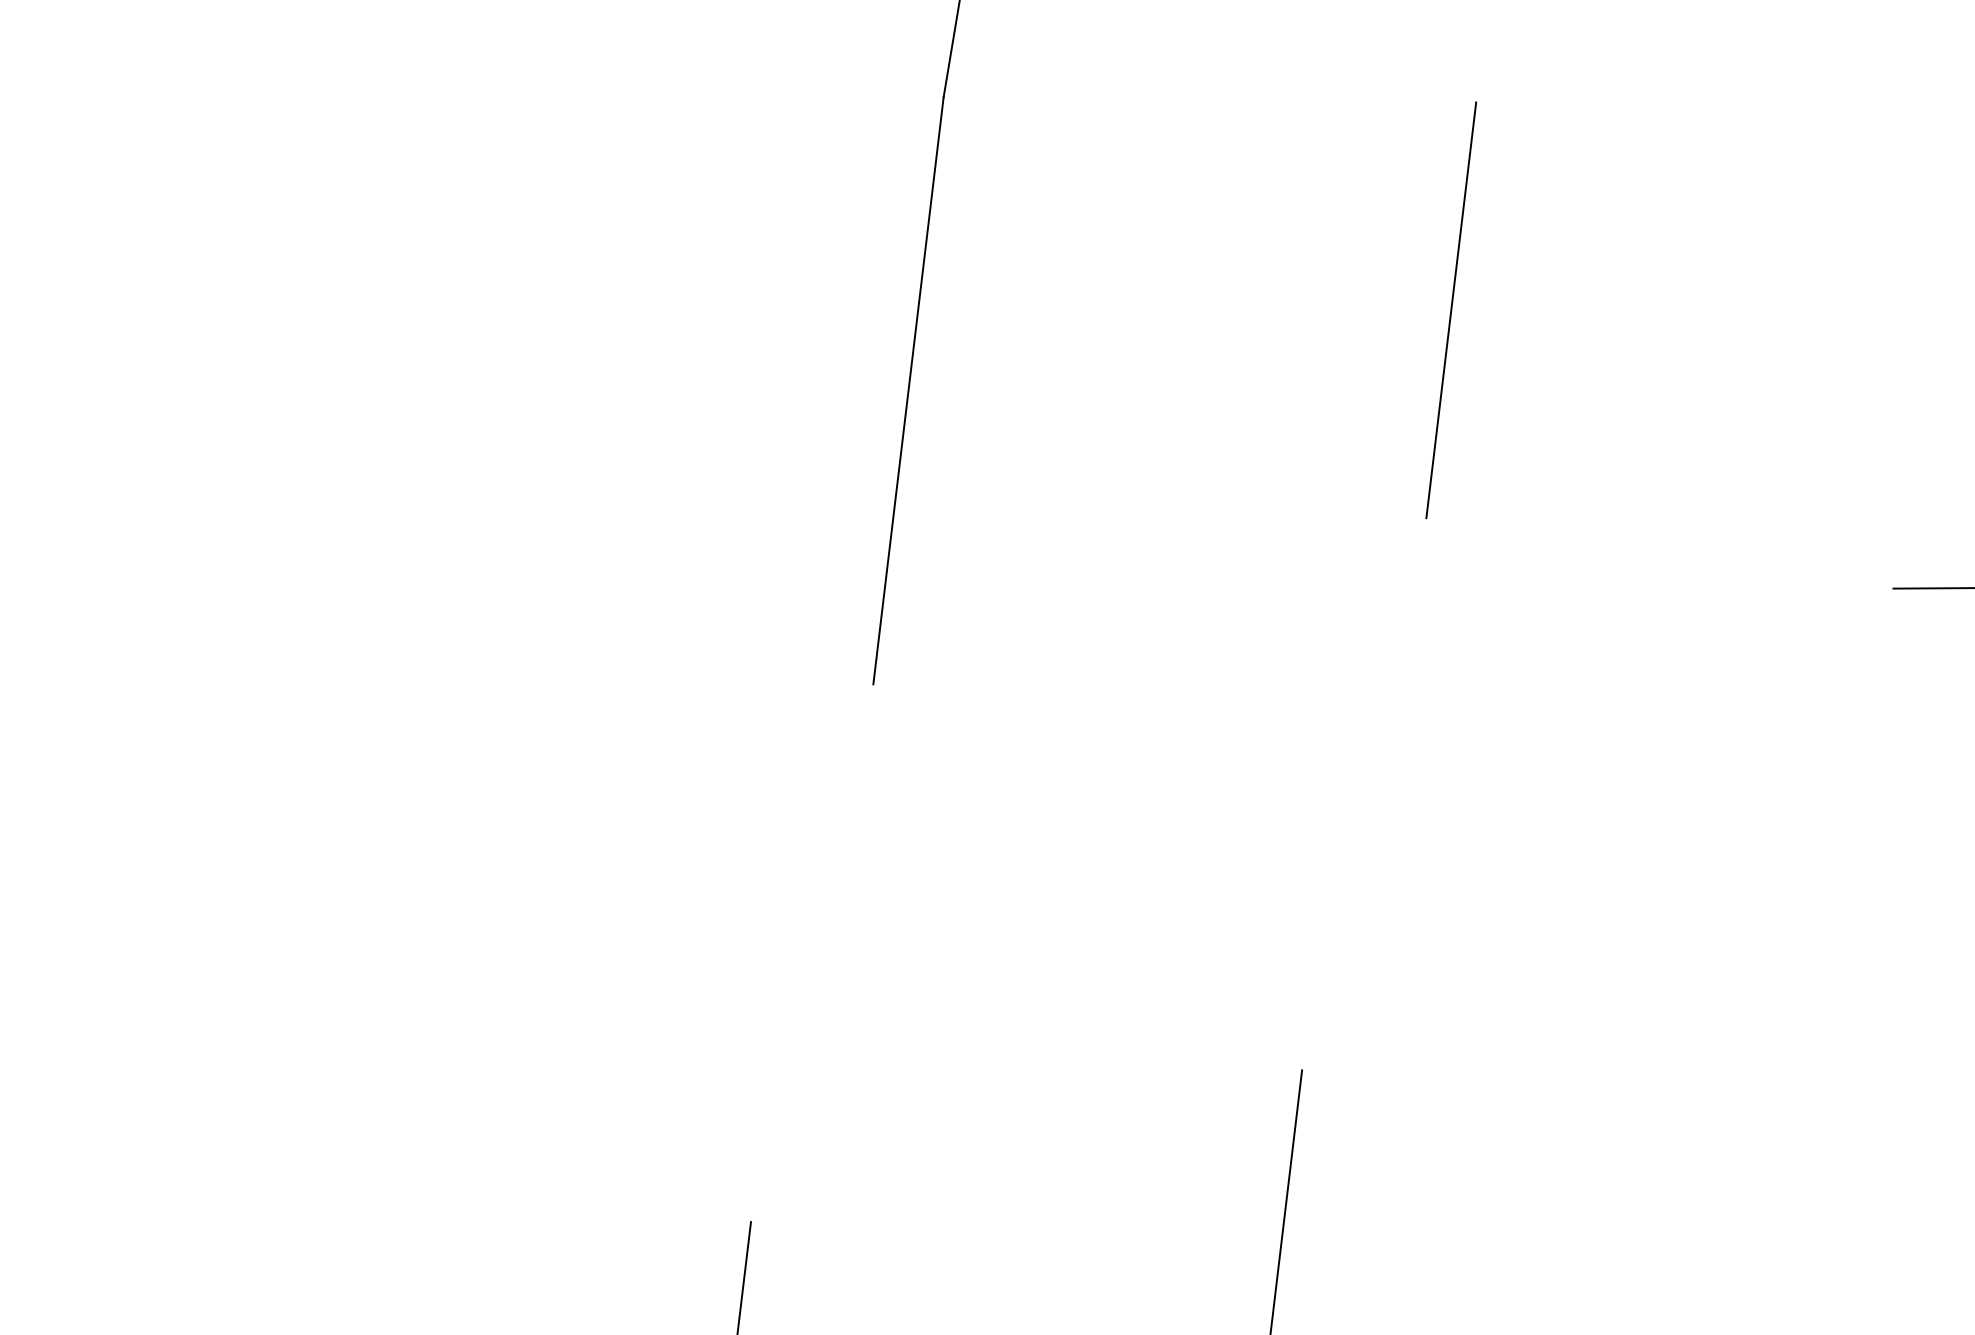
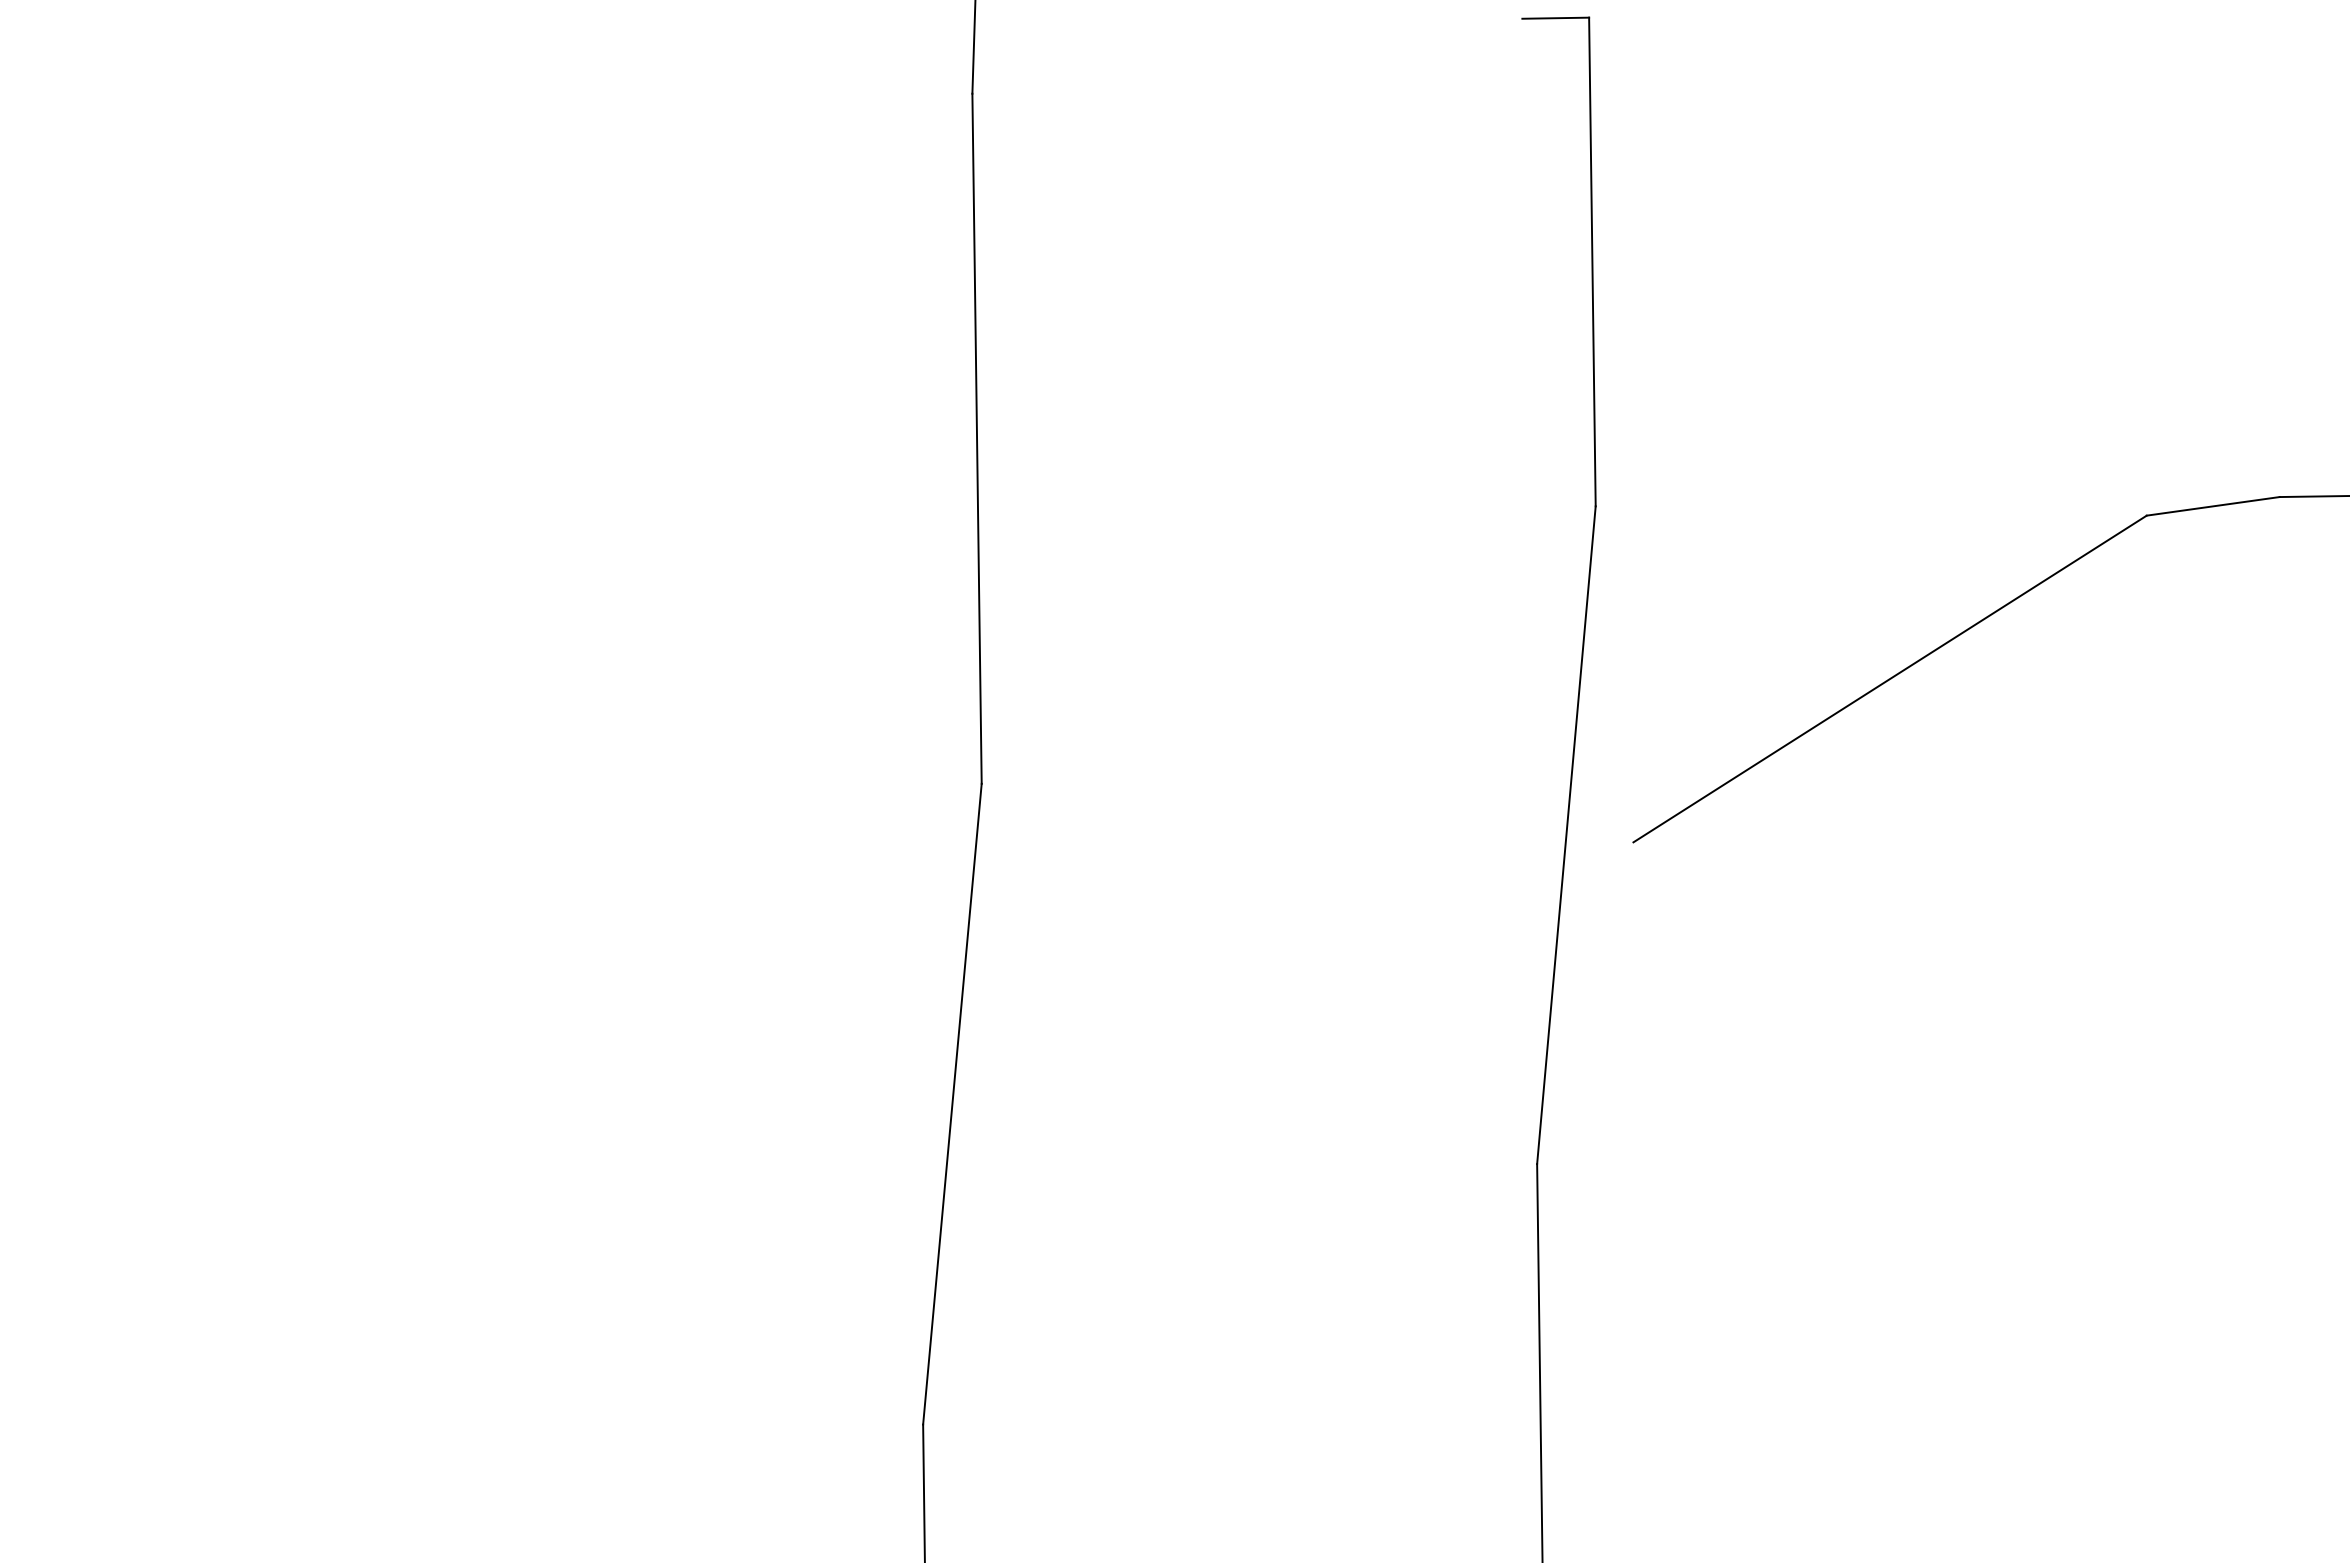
line: (1447, 98) -> (1555, 17), added
line: (1656, 697) -> (1889, 678), added
line: (1364, 794) -> (1566, 835), added
line: (812, 952) -> (952, 1103), added

